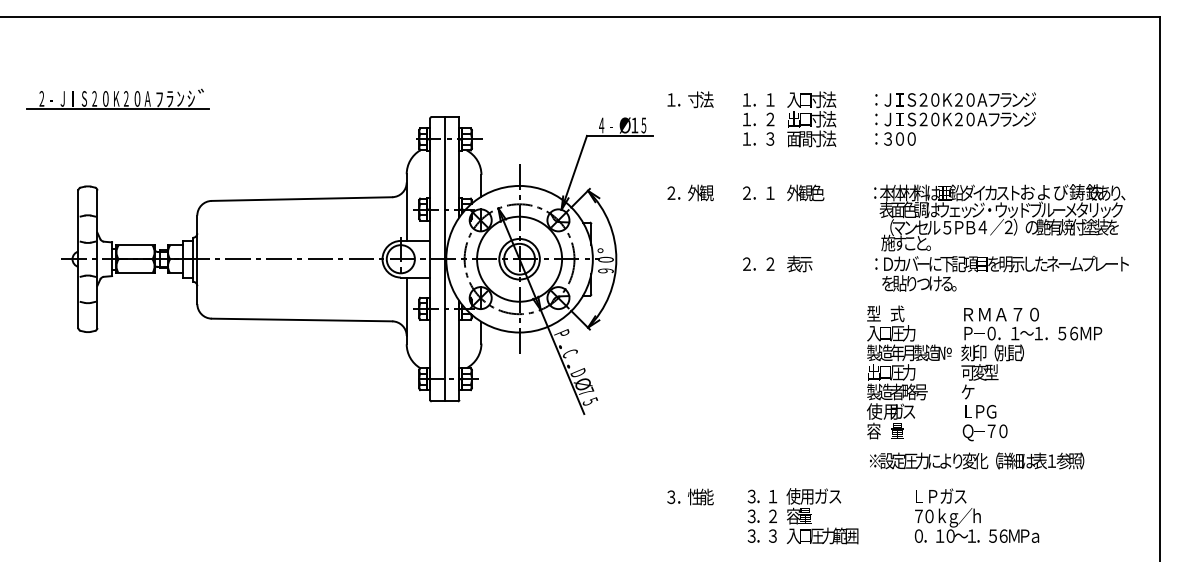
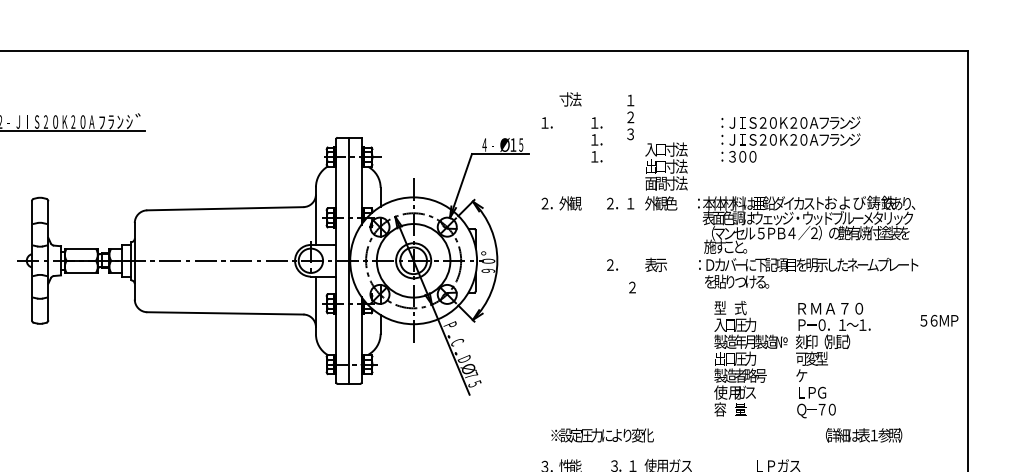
text: (700, 99) -> (570, 99), moved
text: (749, 119) -> (597, 139), moved
text: (770, 119) -> (630, 117), moved
text: (811, 119) -> (666, 166), moved
text: (1001, 237) -> (808, 241), moved
text: (770, 263) -> (632, 286), moved
text: (1080, 333) -> (939, 320), moved
text: (929, 460) -> (603, 434), moved

